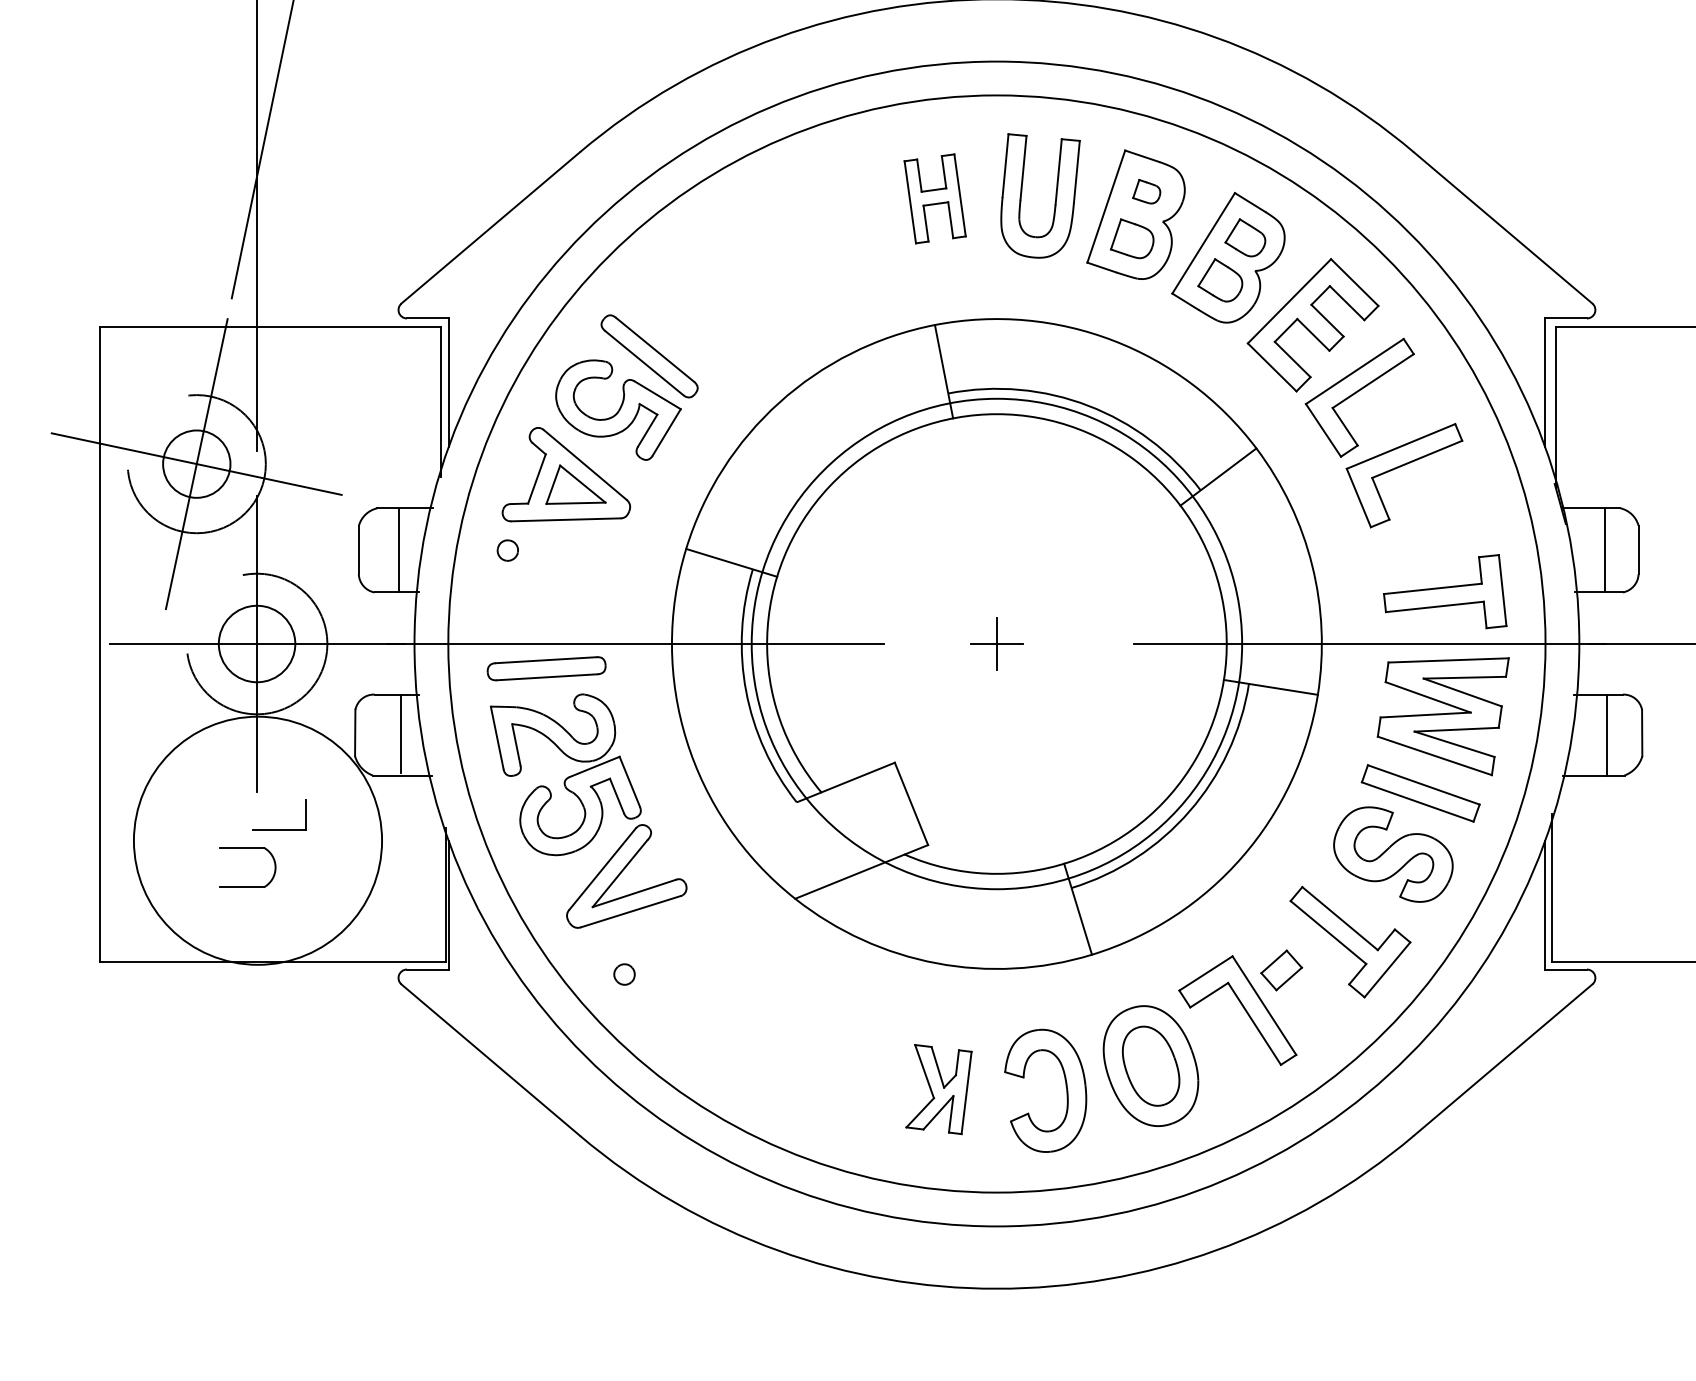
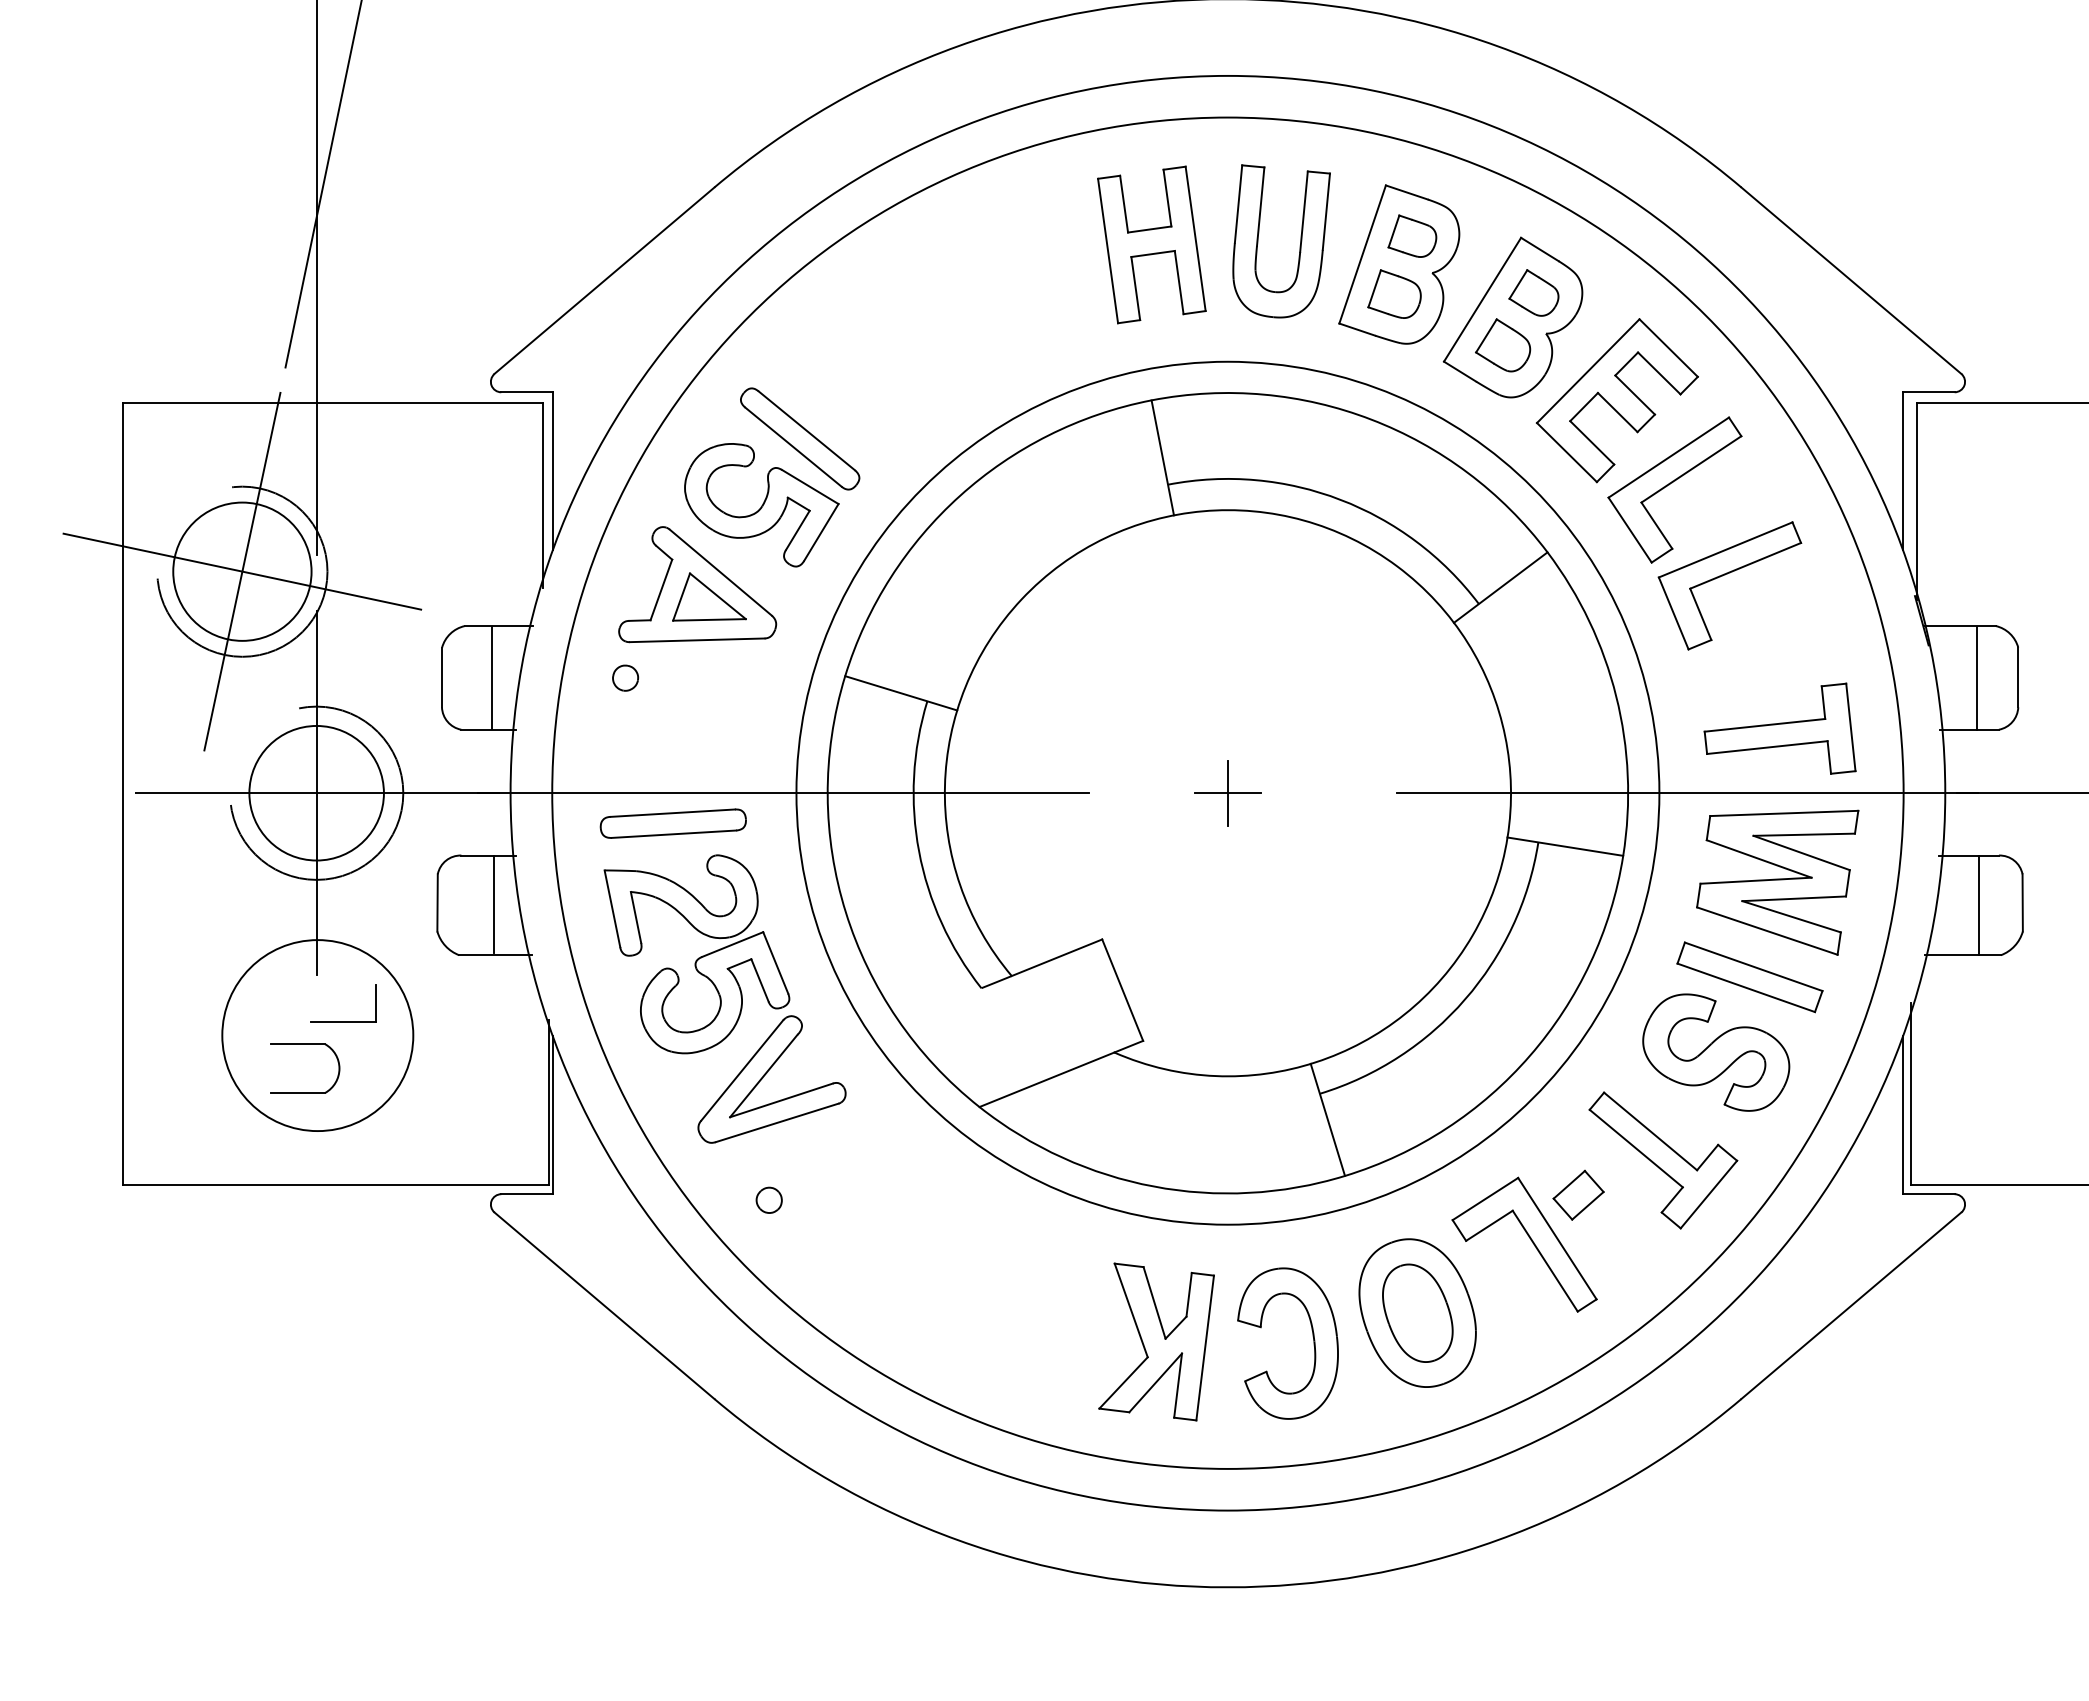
part: (1146, 191) -> (1412, 235), size x1.43
part: (934, 198) -> (1151, 244), size x1.43
circle: (196, 463) -> (242, 571), size x1.67
circle: (256, 643) -> (316, 792), size x1.43
circle: (996, 643) -> (1227, 792), size x1.43
circle: (257, 840) -> (317, 1035), size x0.62
part: (938, 1089) -> (1156, 1341), size x1.43

